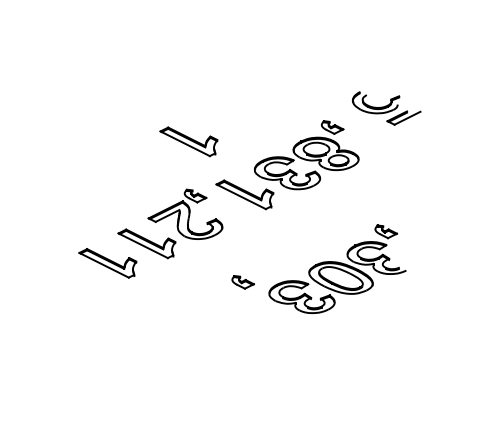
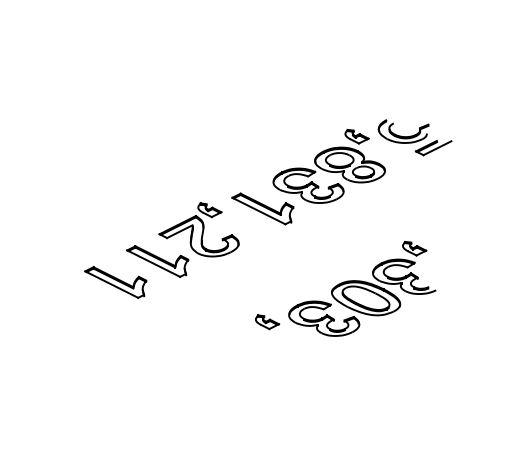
part: (386, 108) -> (414, 137), moved
part: (188, 141) -> (202, 151), removed
part: (242, 282) -> (266, 322), moved

